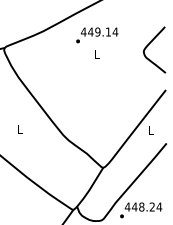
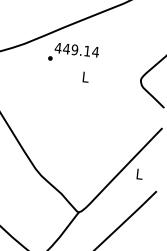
text: (97, 35) -> (74, 53), moved

